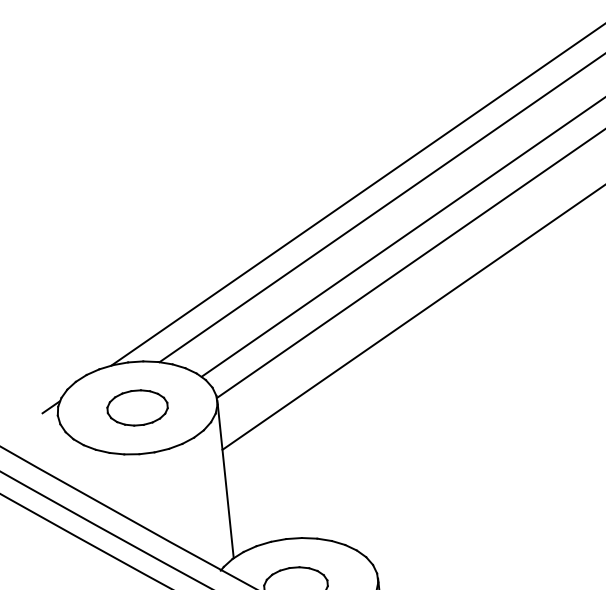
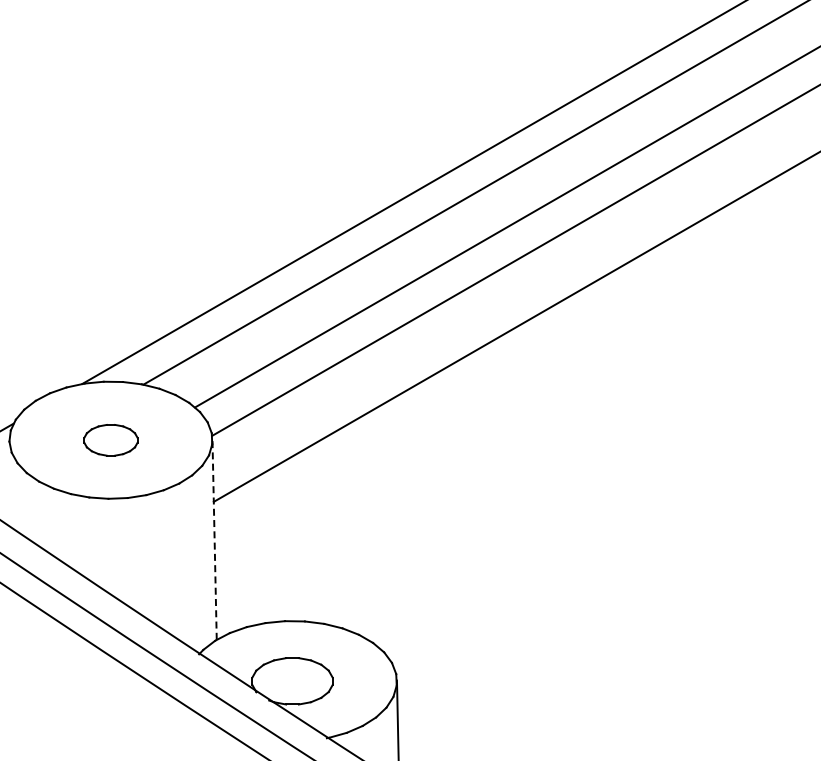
part: (137, 408) -> (110, 440), size x0.7
line: (225, 479) -> (214, 539), solid -> dashed

